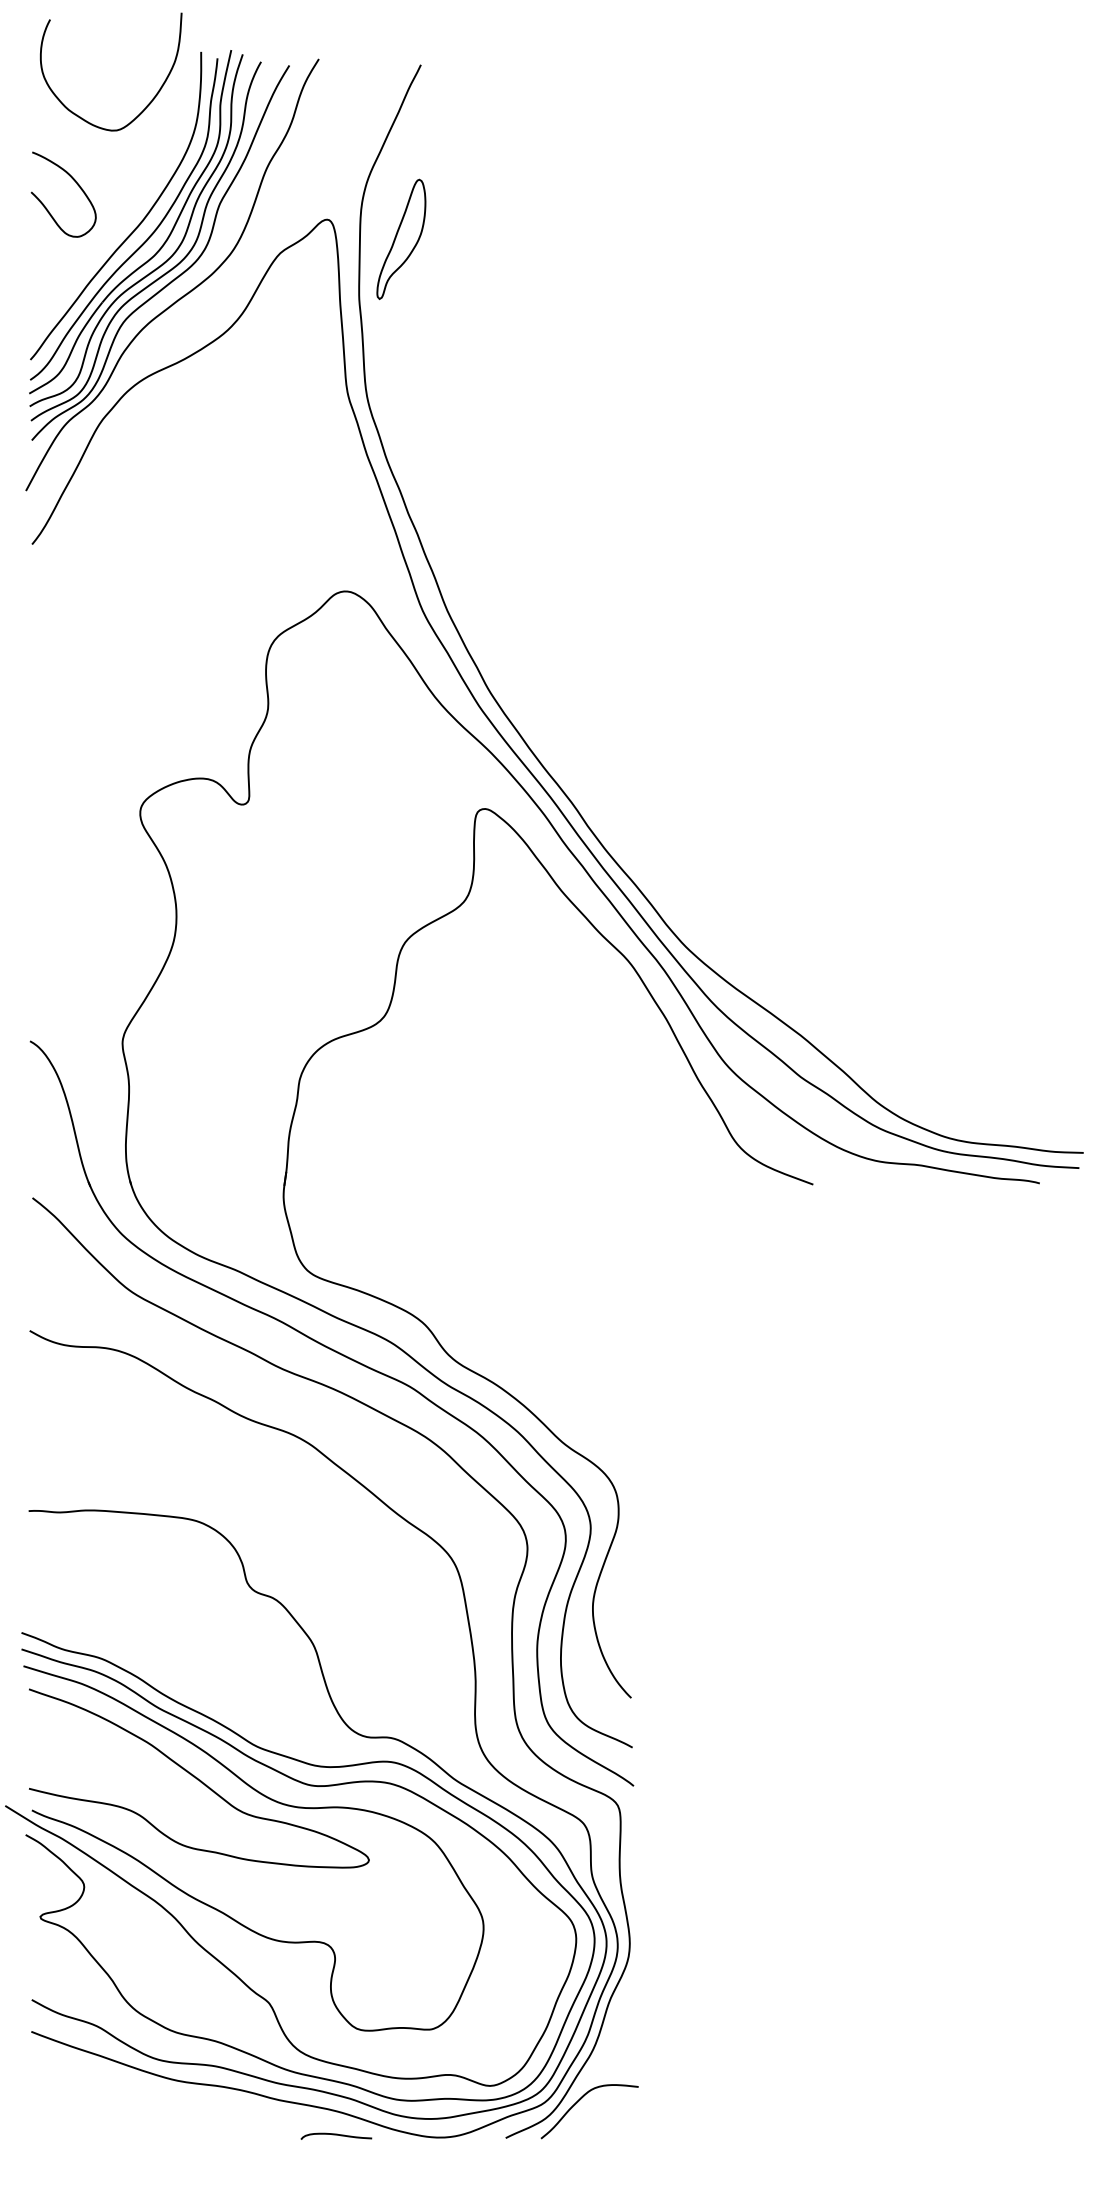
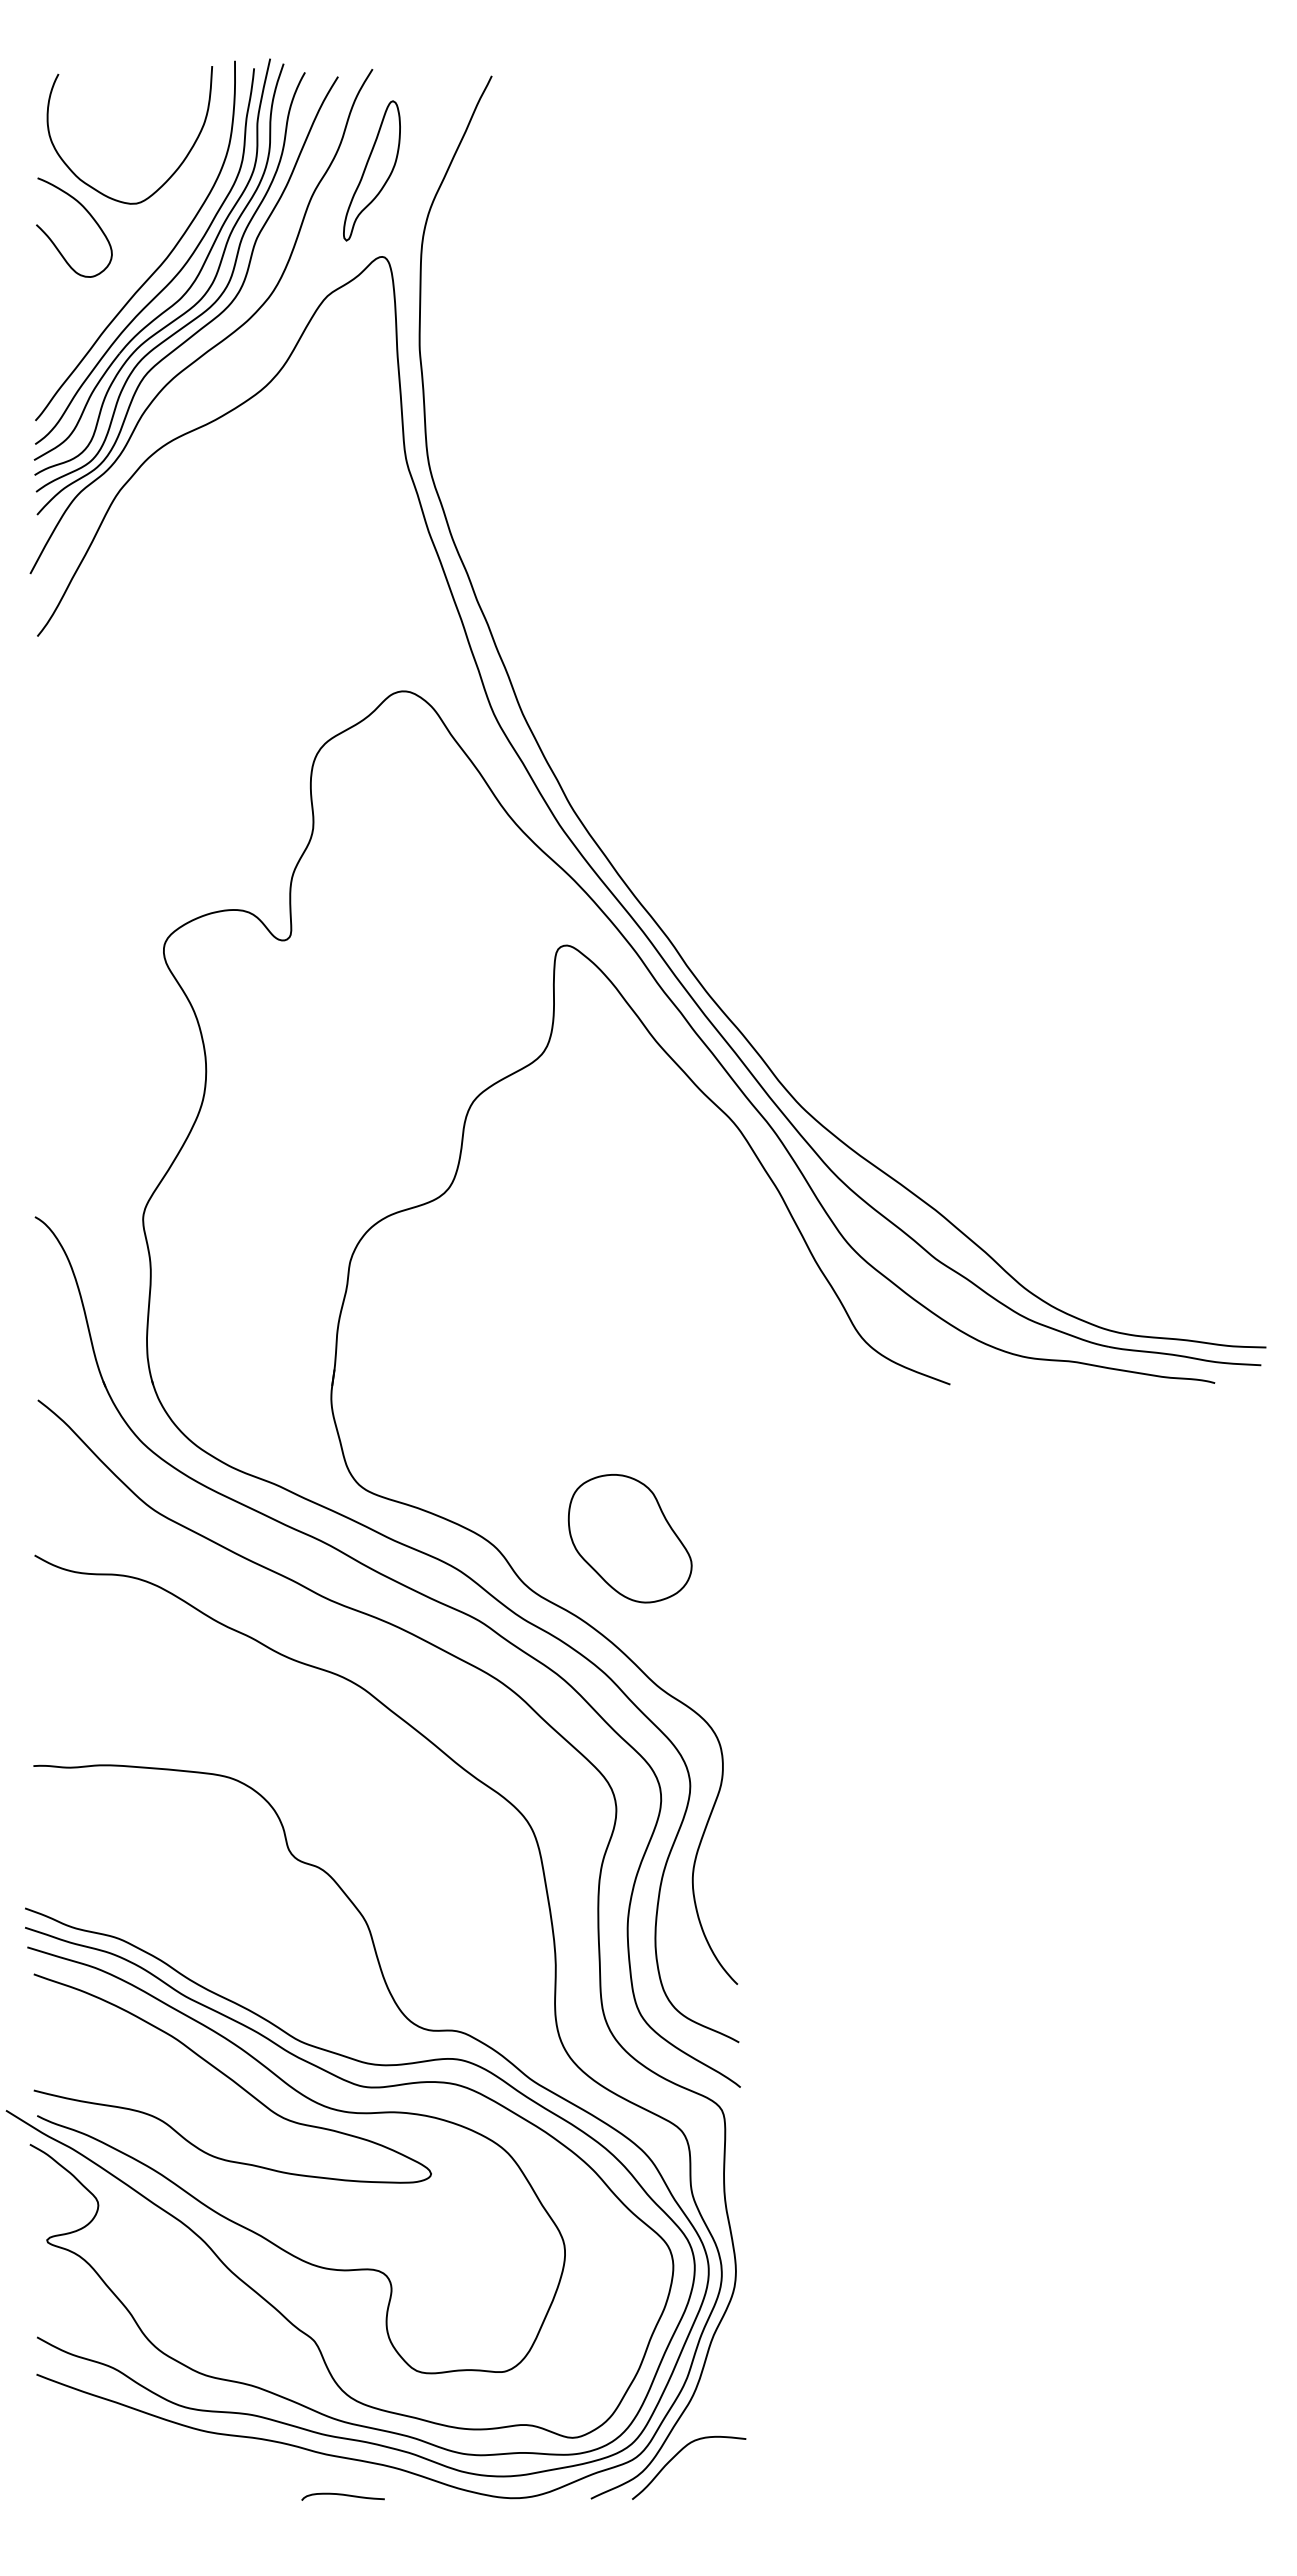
curve: (145, 106) -> (170, 175), moved
part: (400, 239) -> (371, 170), moved
part: (538, 1316) -> (629, 1538), added
curve: (335, 2135) -> (342, 2495), moved

